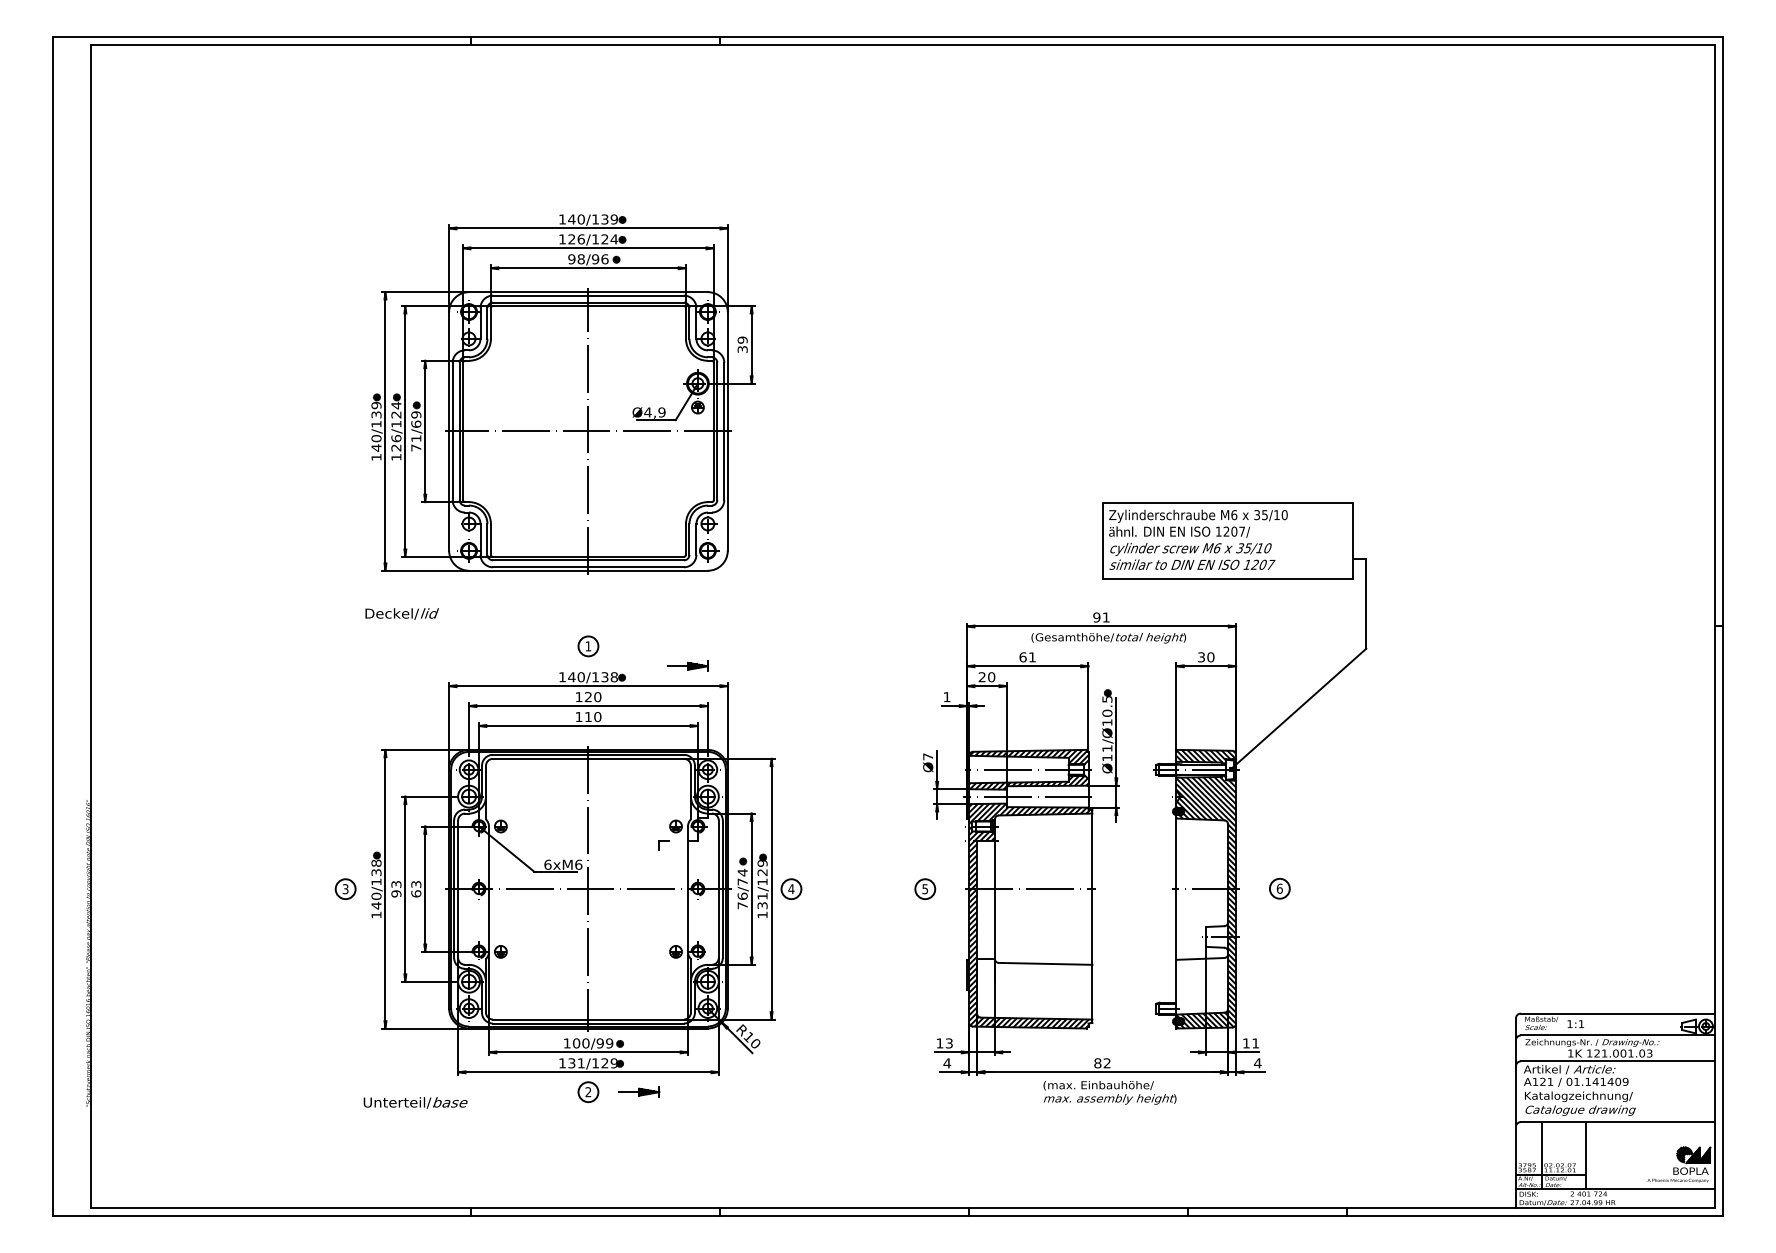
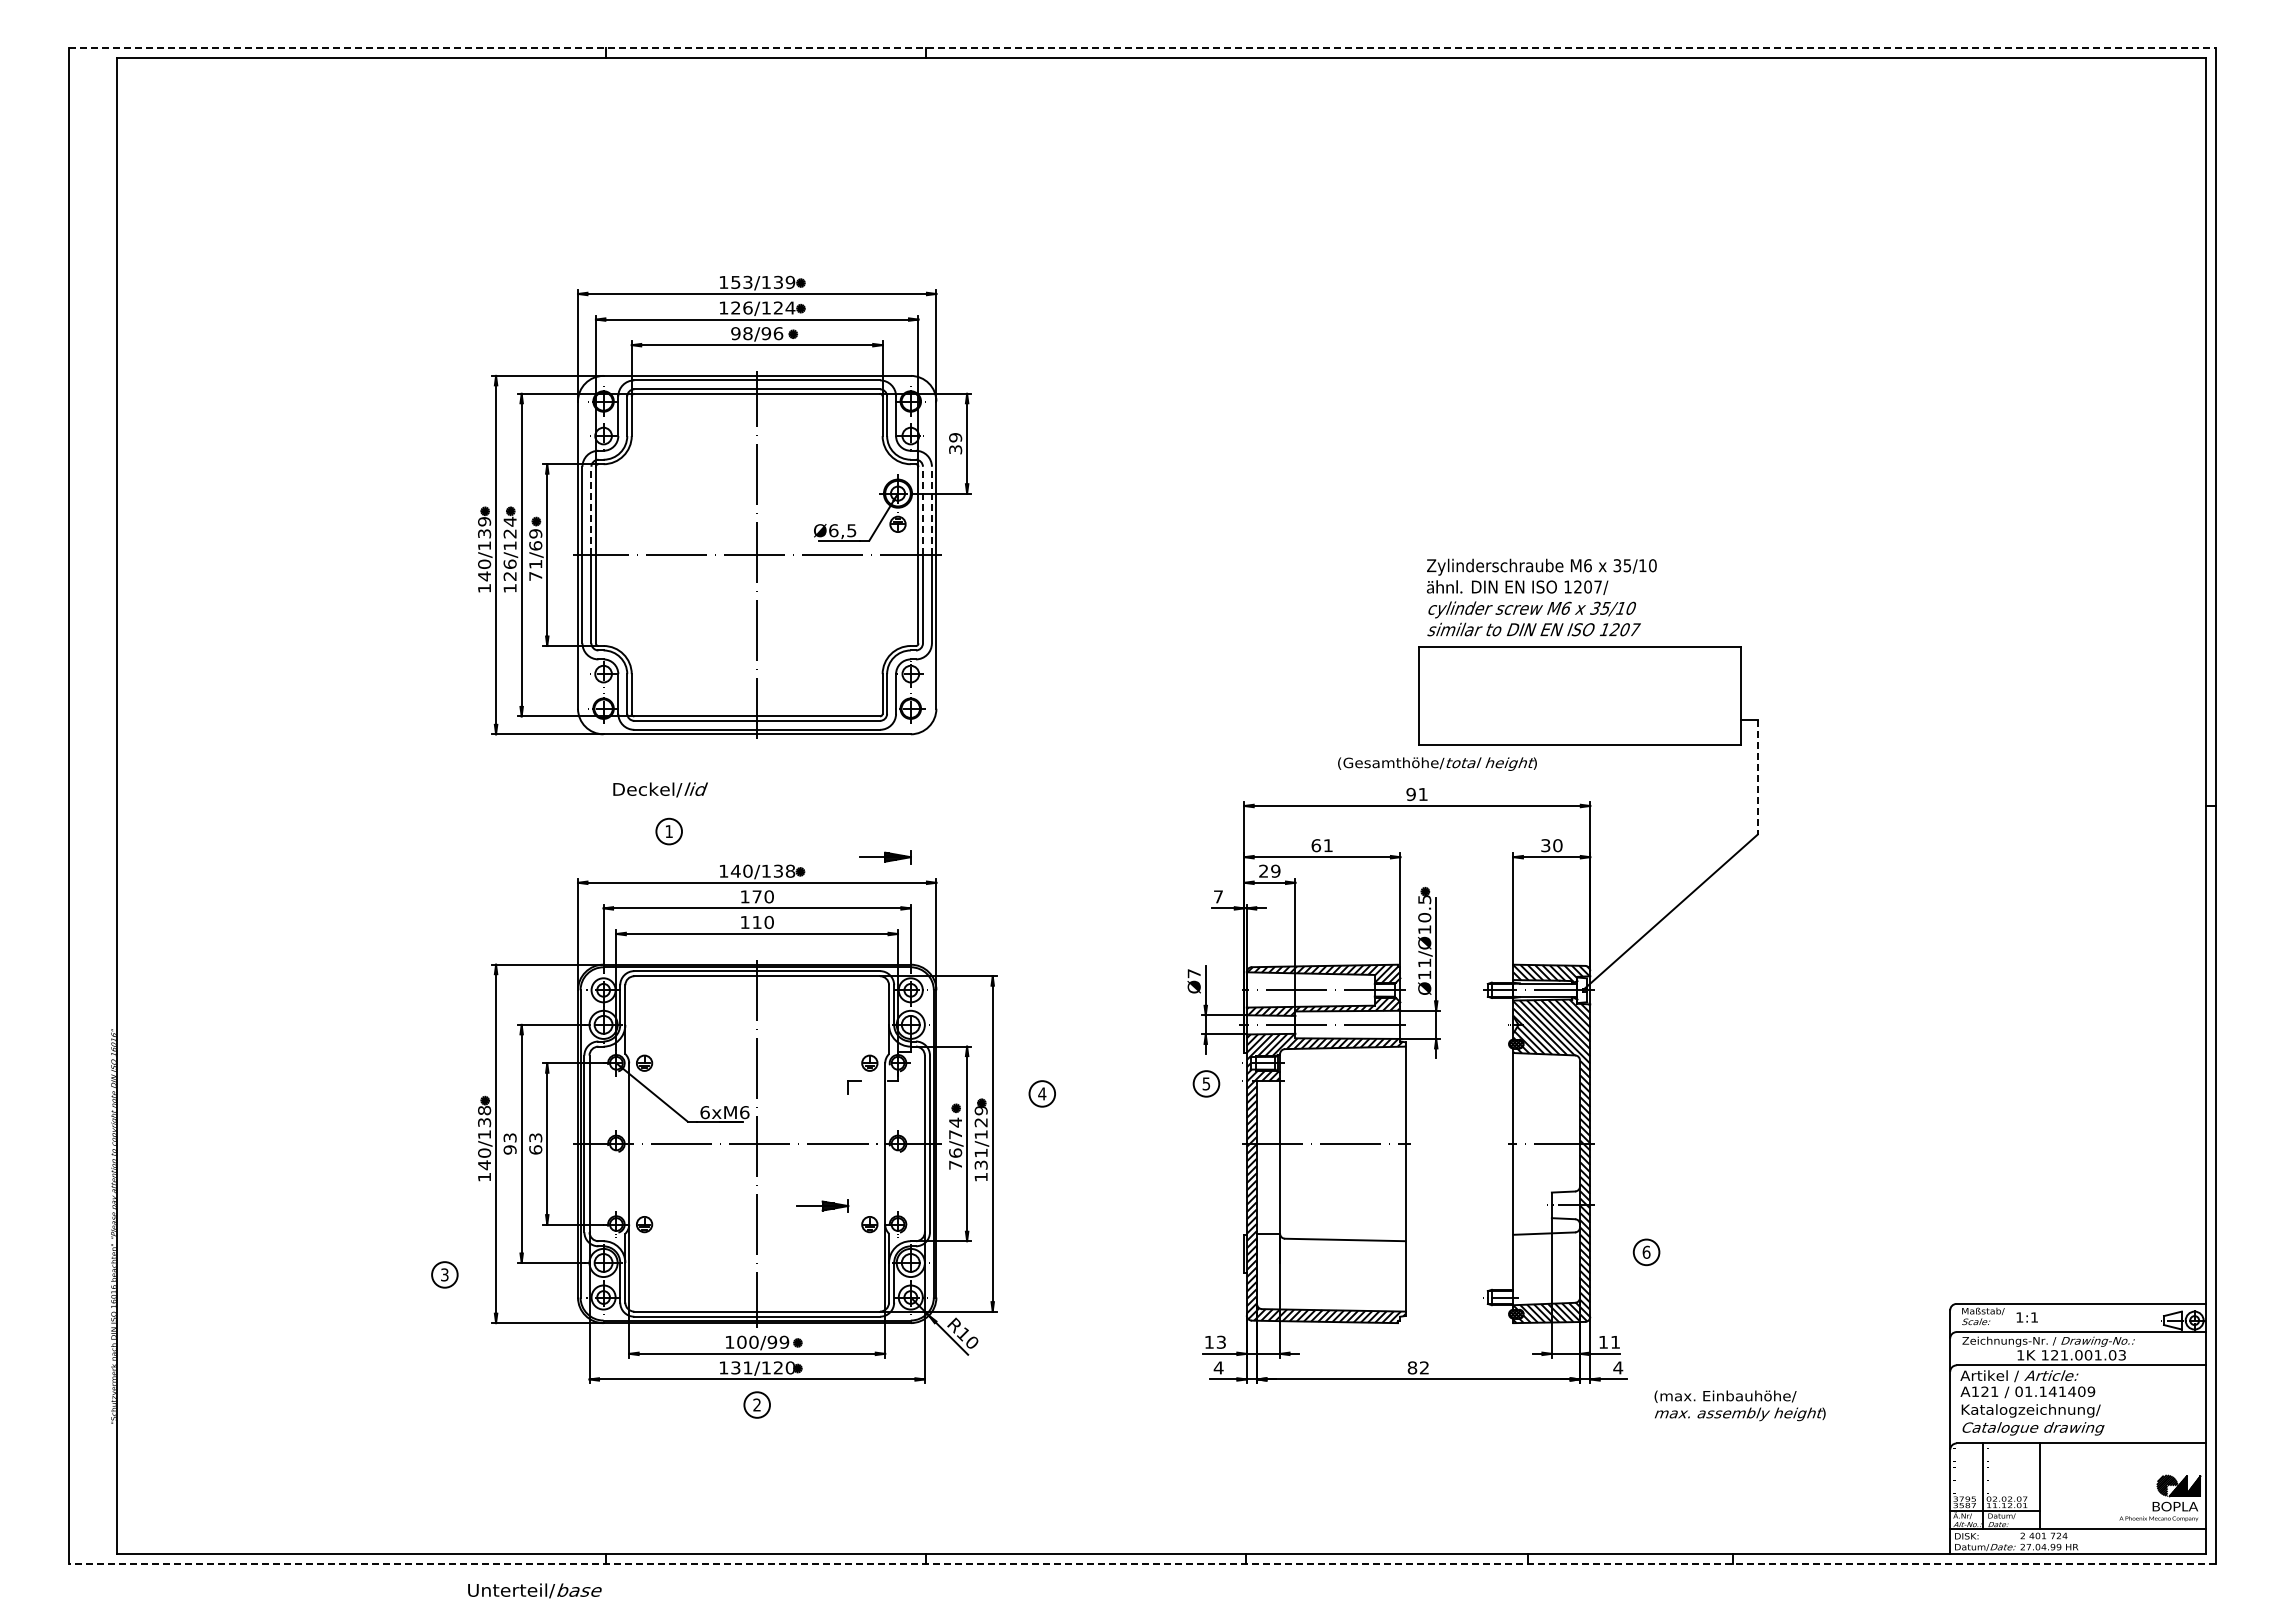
line: (888, 37) -> (1142, 48), solid -> dashed
text: (576, 218) -> (741, 281), 140/139 -> 153/139
line: (459, 396) -> (591, 510), solid -> dashed
line: (716, 396) -> (922, 510), solid -> dashed
line: (723, 396) -> (931, 510), solid -> dashed
text: (654, 412) -> (842, 530), Ø4,9 -> Ø6,5
text: (1198, 539) -> (1541, 597), moved
line: (1366, 604) -> (1757, 777), solid -> dashed
text: (402, 613) -> (660, 789), moved
text: (1108, 637) -> (1437, 763), moved
part: (587, 646) -> (668, 831), moved
text: (991, 677) -> (1275, 871), 20 -> 29
text: (587, 696) -> (756, 896), 120 -> 170
text: (947, 696) -> (1218, 896), 1 -> 7
part: (345, 888) -> (444, 1274), moved
part: (790, 888) -> (1041, 1093), moved
part: (925, 888) -> (1206, 1083), moved
part: (1279, 888) -> (1646, 1252), moved
text: (613, 1063) -> (789, 1367), 131/129 -> 131/120
part: (639, 1091) -> (822, 1205), moved
text: (1109, 1092) -> (1739, 1405), moved
text: (415, 1102) -> (534, 1590), moved
line: (888, 1215) -> (1142, 1563), solid -> dashed

